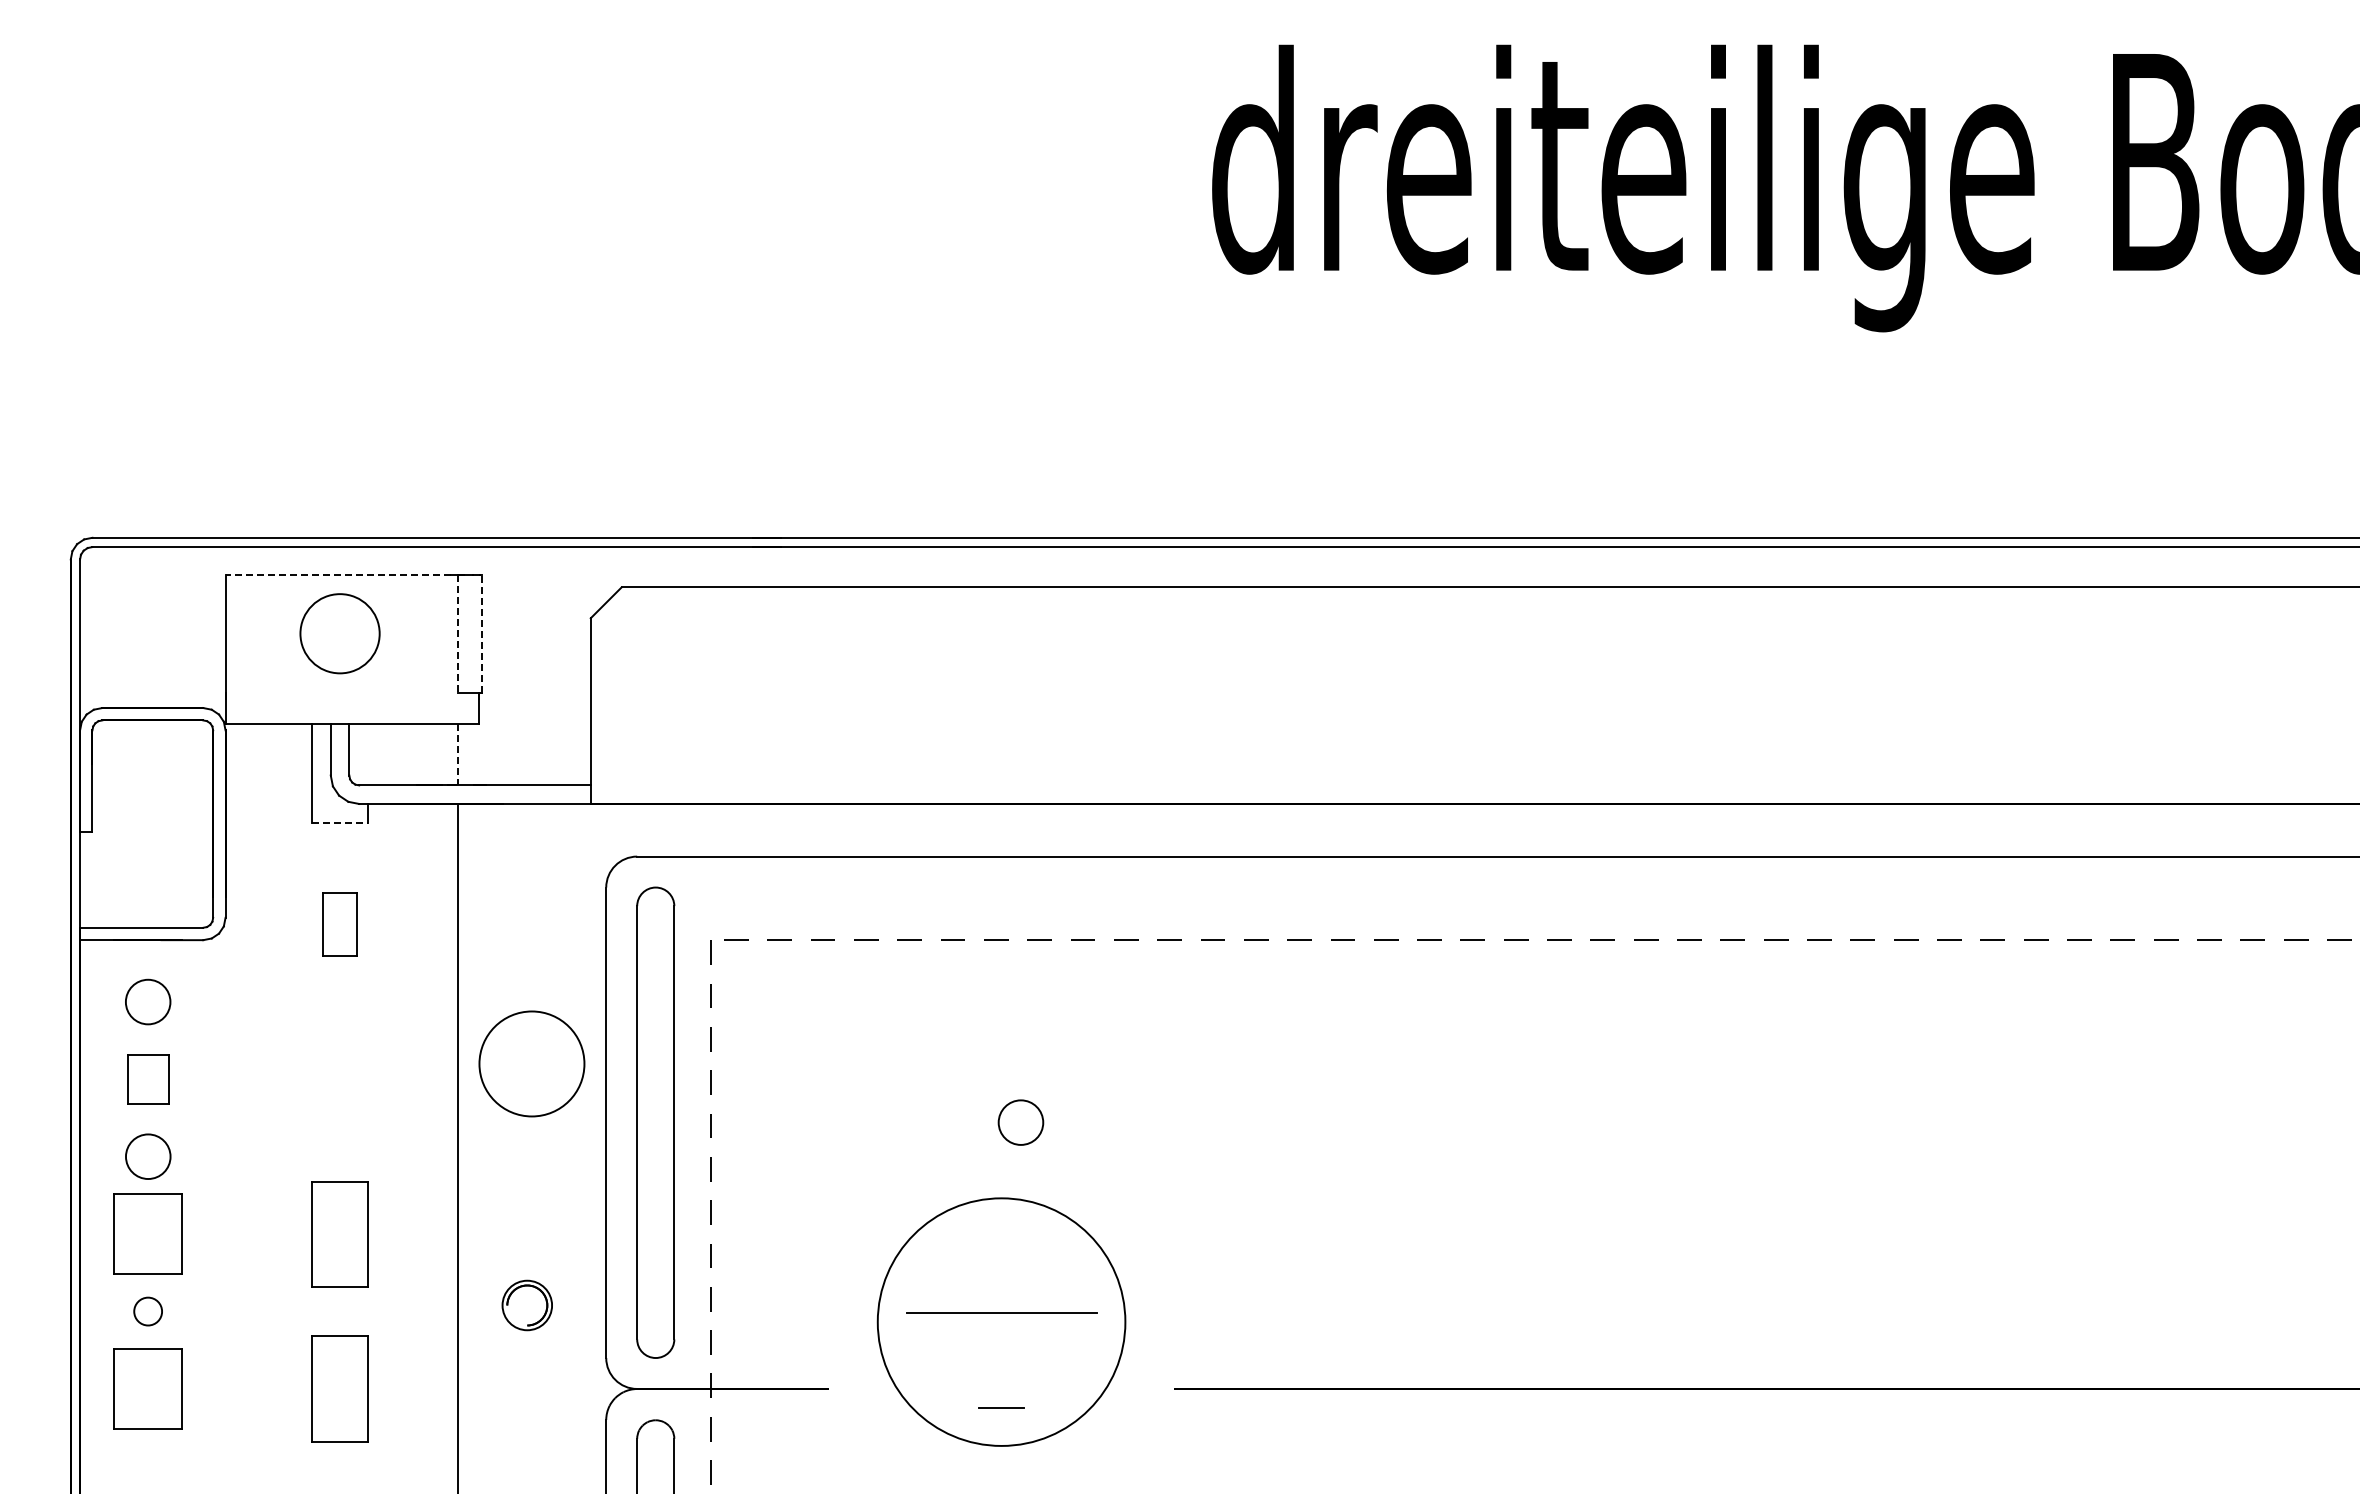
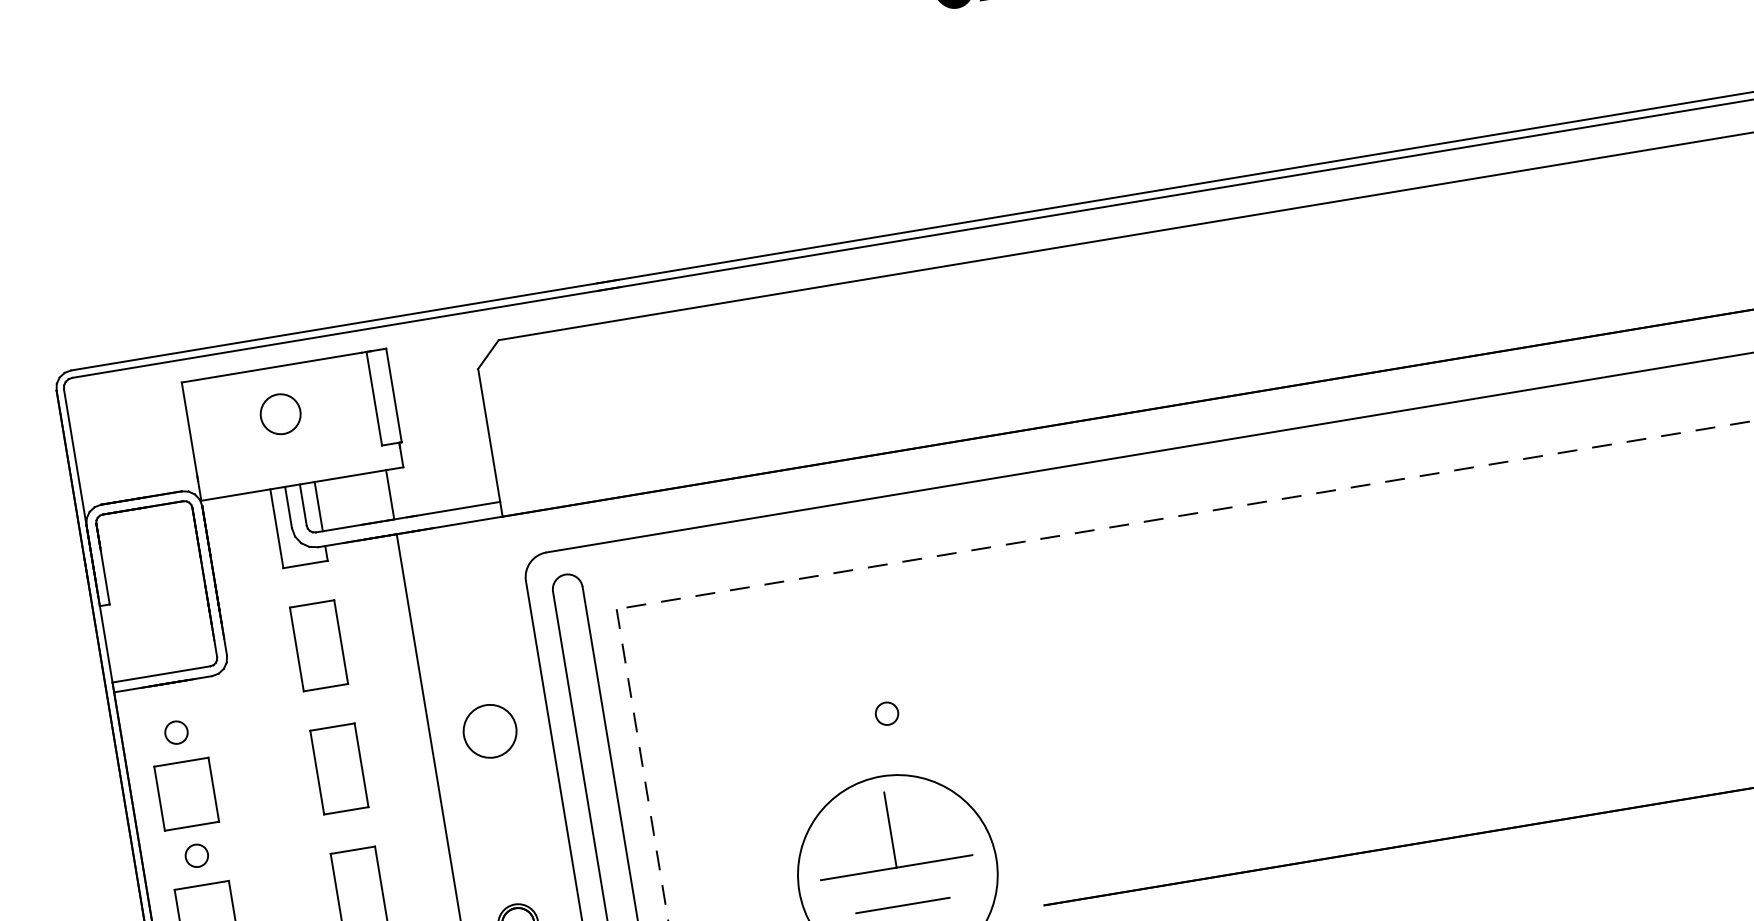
line: (338, 574) -> (271, 367), dashed -> solid
circle: (339, 633) -> (280, 414), size x0.62
line: (457, 633) -> (374, 398), dashed -> solid
line: (482, 633) -> (394, 395), dashed -> solid
line: (367, 754) -> (318, 506), added
line: (457, 754) -> (390, 494), dashed -> solid
line: (340, 822) -> (305, 564), dashed -> solid
part: (339, 924) -> (318, 645), size x1.67
circle: (148, 1002) -> (176, 732), size x0.62
circle: (531, 1063) -> (489, 731), size x0.62
part: (147, 1079) -> (186, 794), size x1.67
part: (339, 1079) -> (338, 769), added
circle: (1020, 1122) -> (886, 713), size x0.62
circle: (147, 1156) -> (196, 855), size x0.62
line: (1001, 1265) -> (890, 829), added
line: (1001, 1360) -> (902, 905), added

